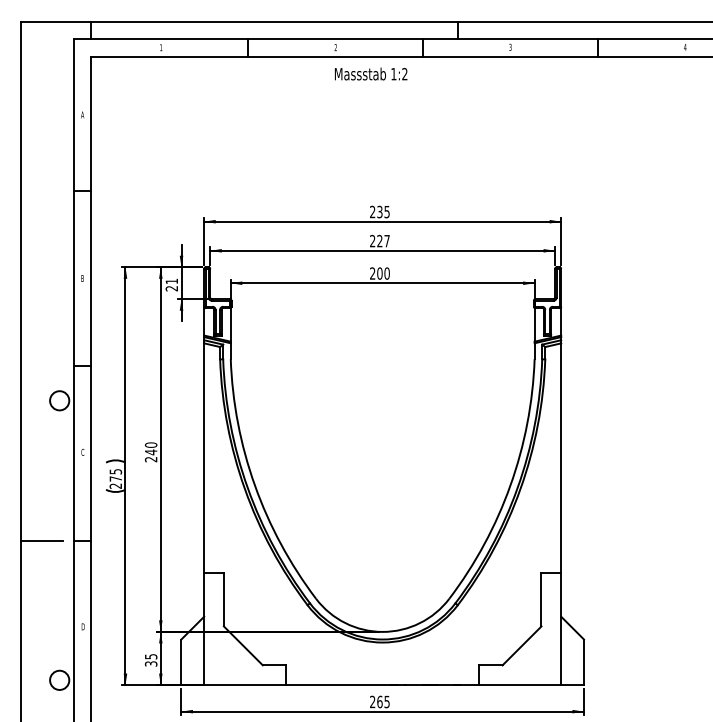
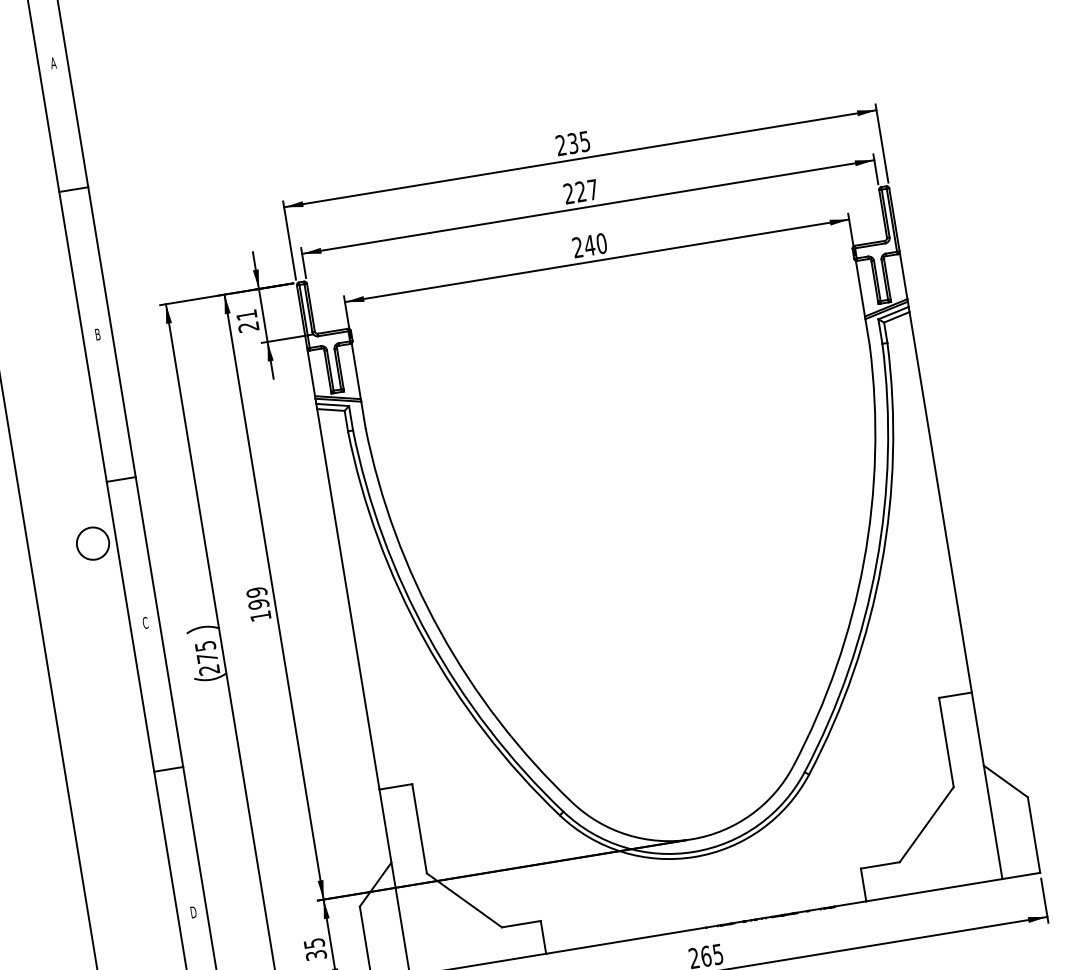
text: (379, 273) -> (589, 245), 200 -> 240
text: (150, 452) -> (257, 604), 240 -> 199
line: (42, 540) -> (102, 780), removed

